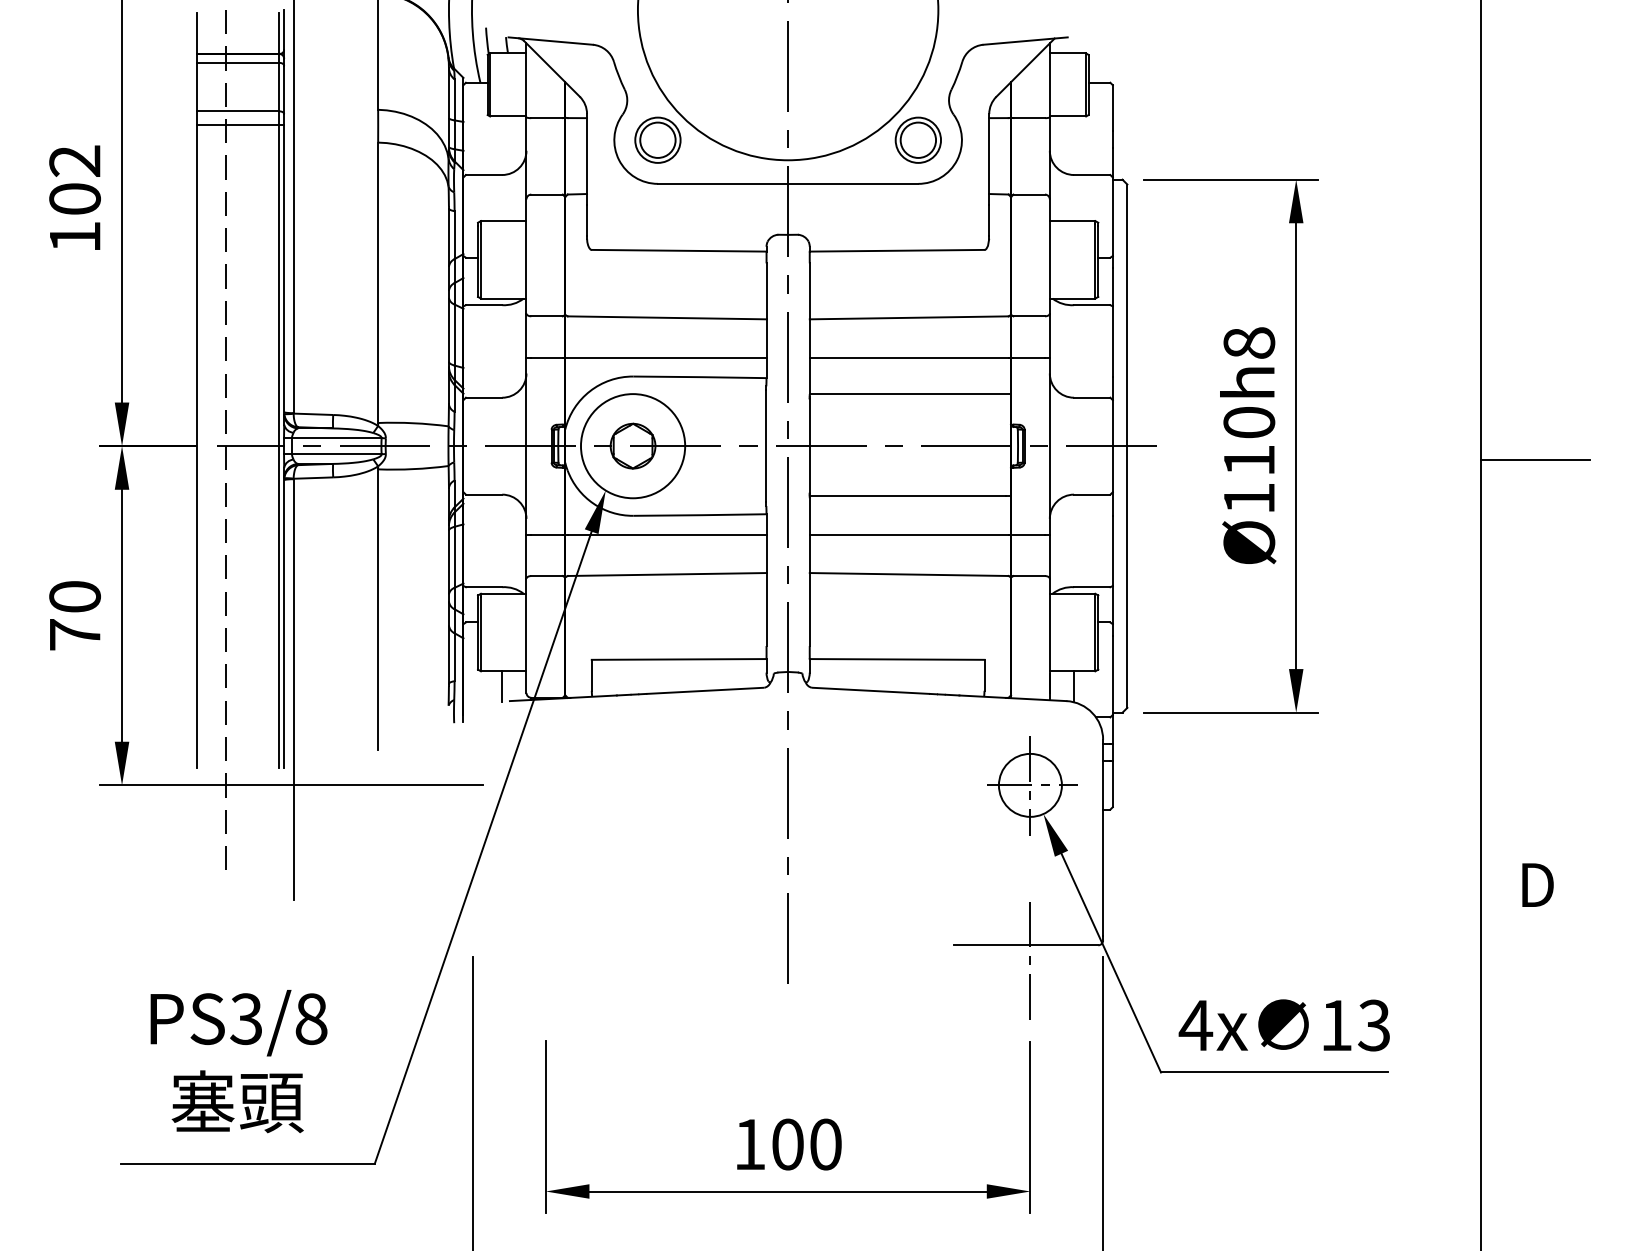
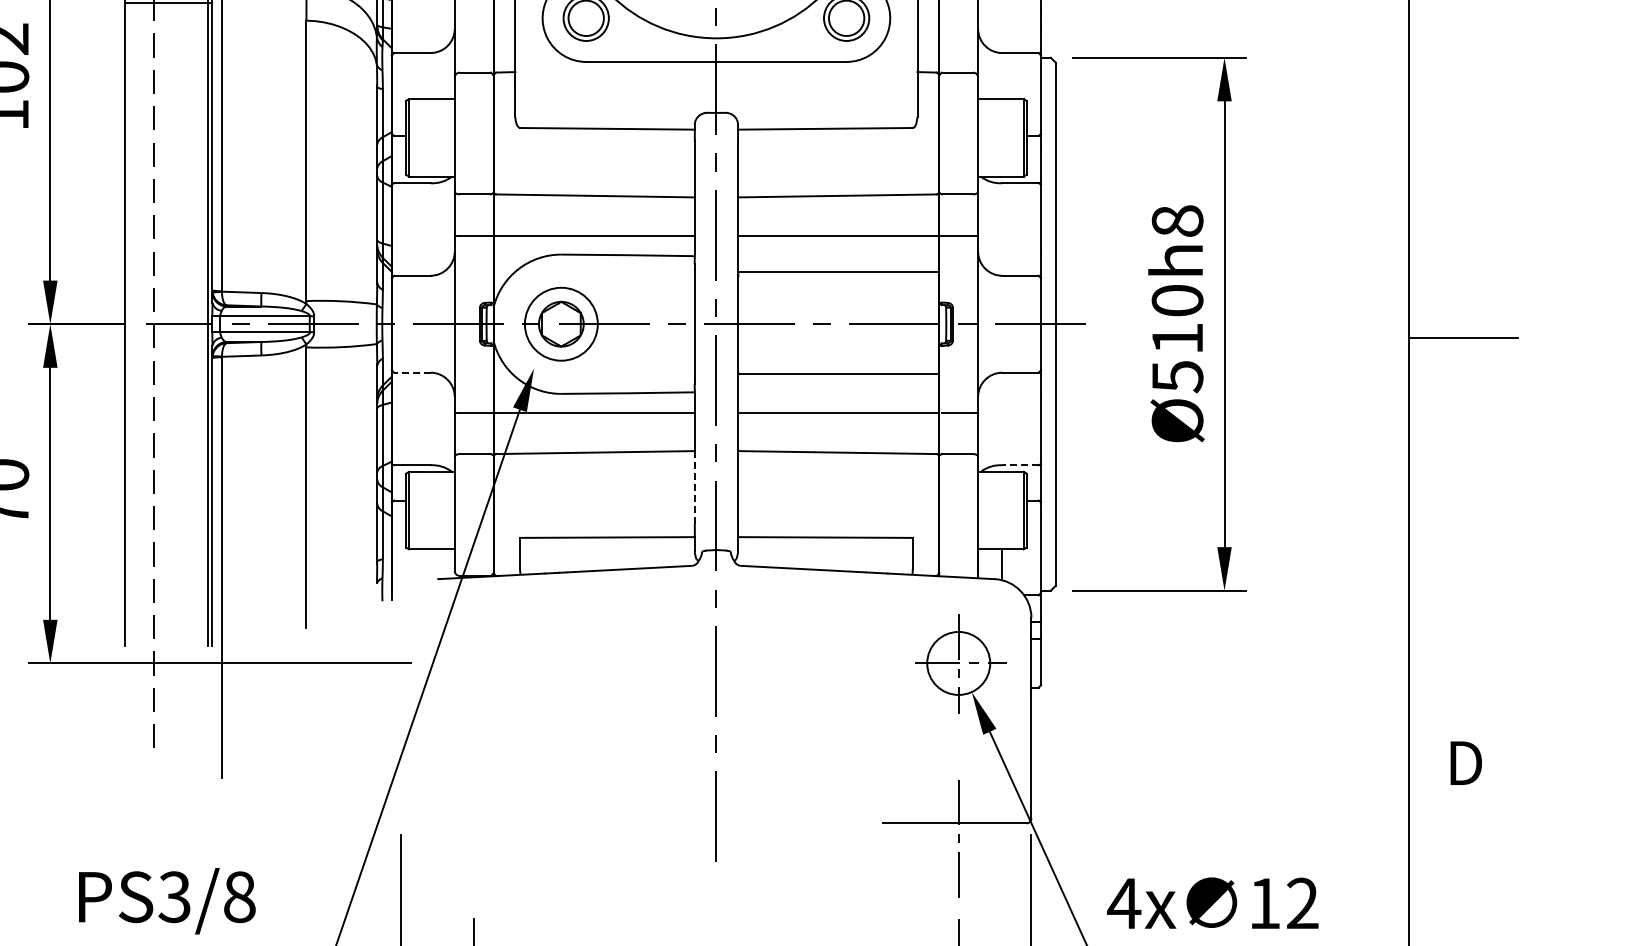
circle: (633, 446) -> (561, 324), size x0.7
line: (483, 494) -> (411, 372), solid -> dashed
text: (1249, 499) -> (1177, 377), Ø110h8 -> Ø510h8
line: (1091, 587) -> (1019, 465), solid -> dashed
line: (766, 609) -> (694, 487), solid -> dashed
line: (502, 686) -> (430, 564), removed
text: (1374, 1025) -> (1302, 903), 13 -> 12

